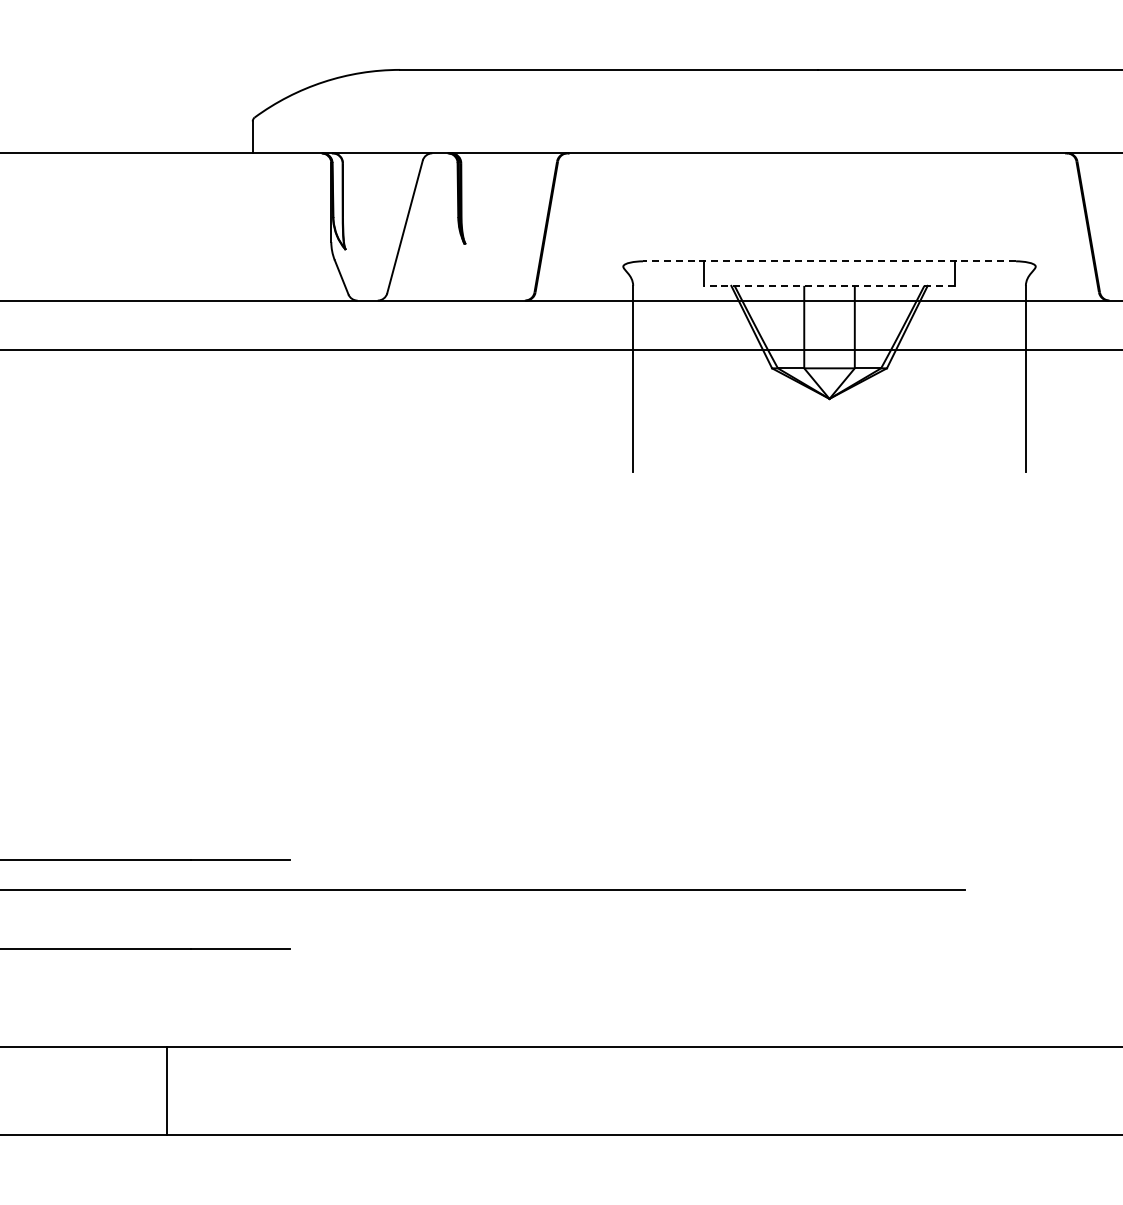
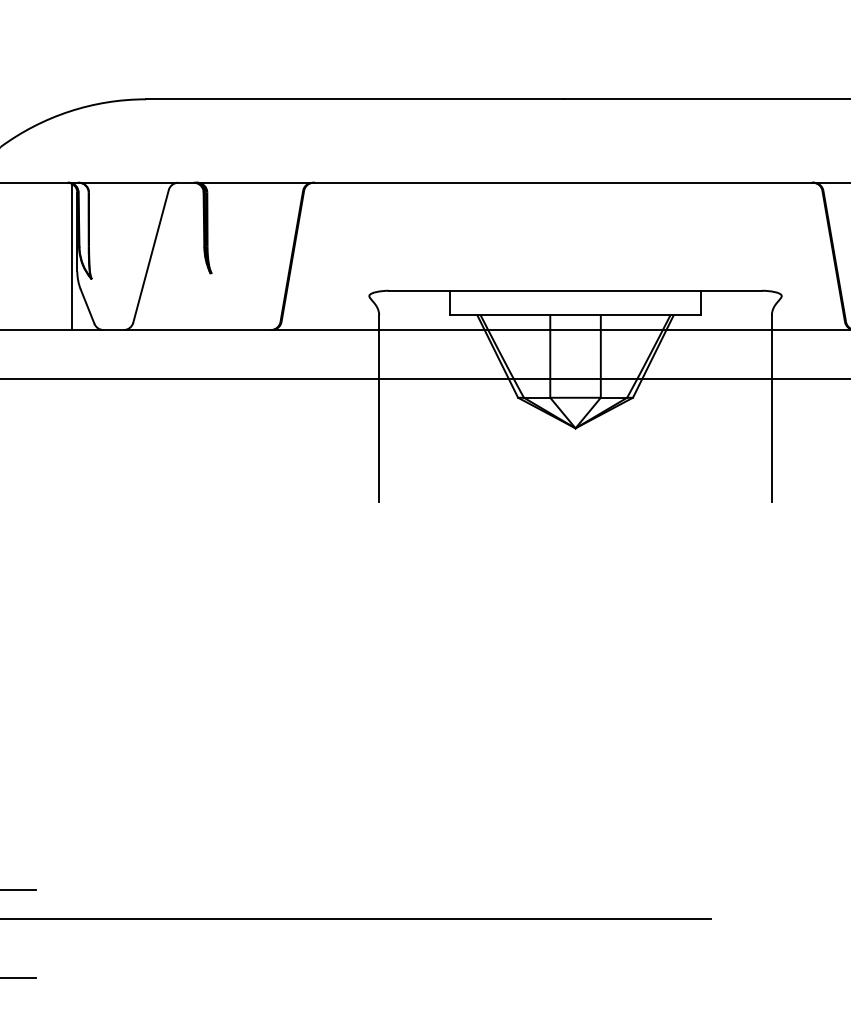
line: (326, 226) -> (72, 255), added
line: (829, 261) -> (575, 290), dashed -> solid
line: (829, 285) -> (575, 314), dashed -> solid

